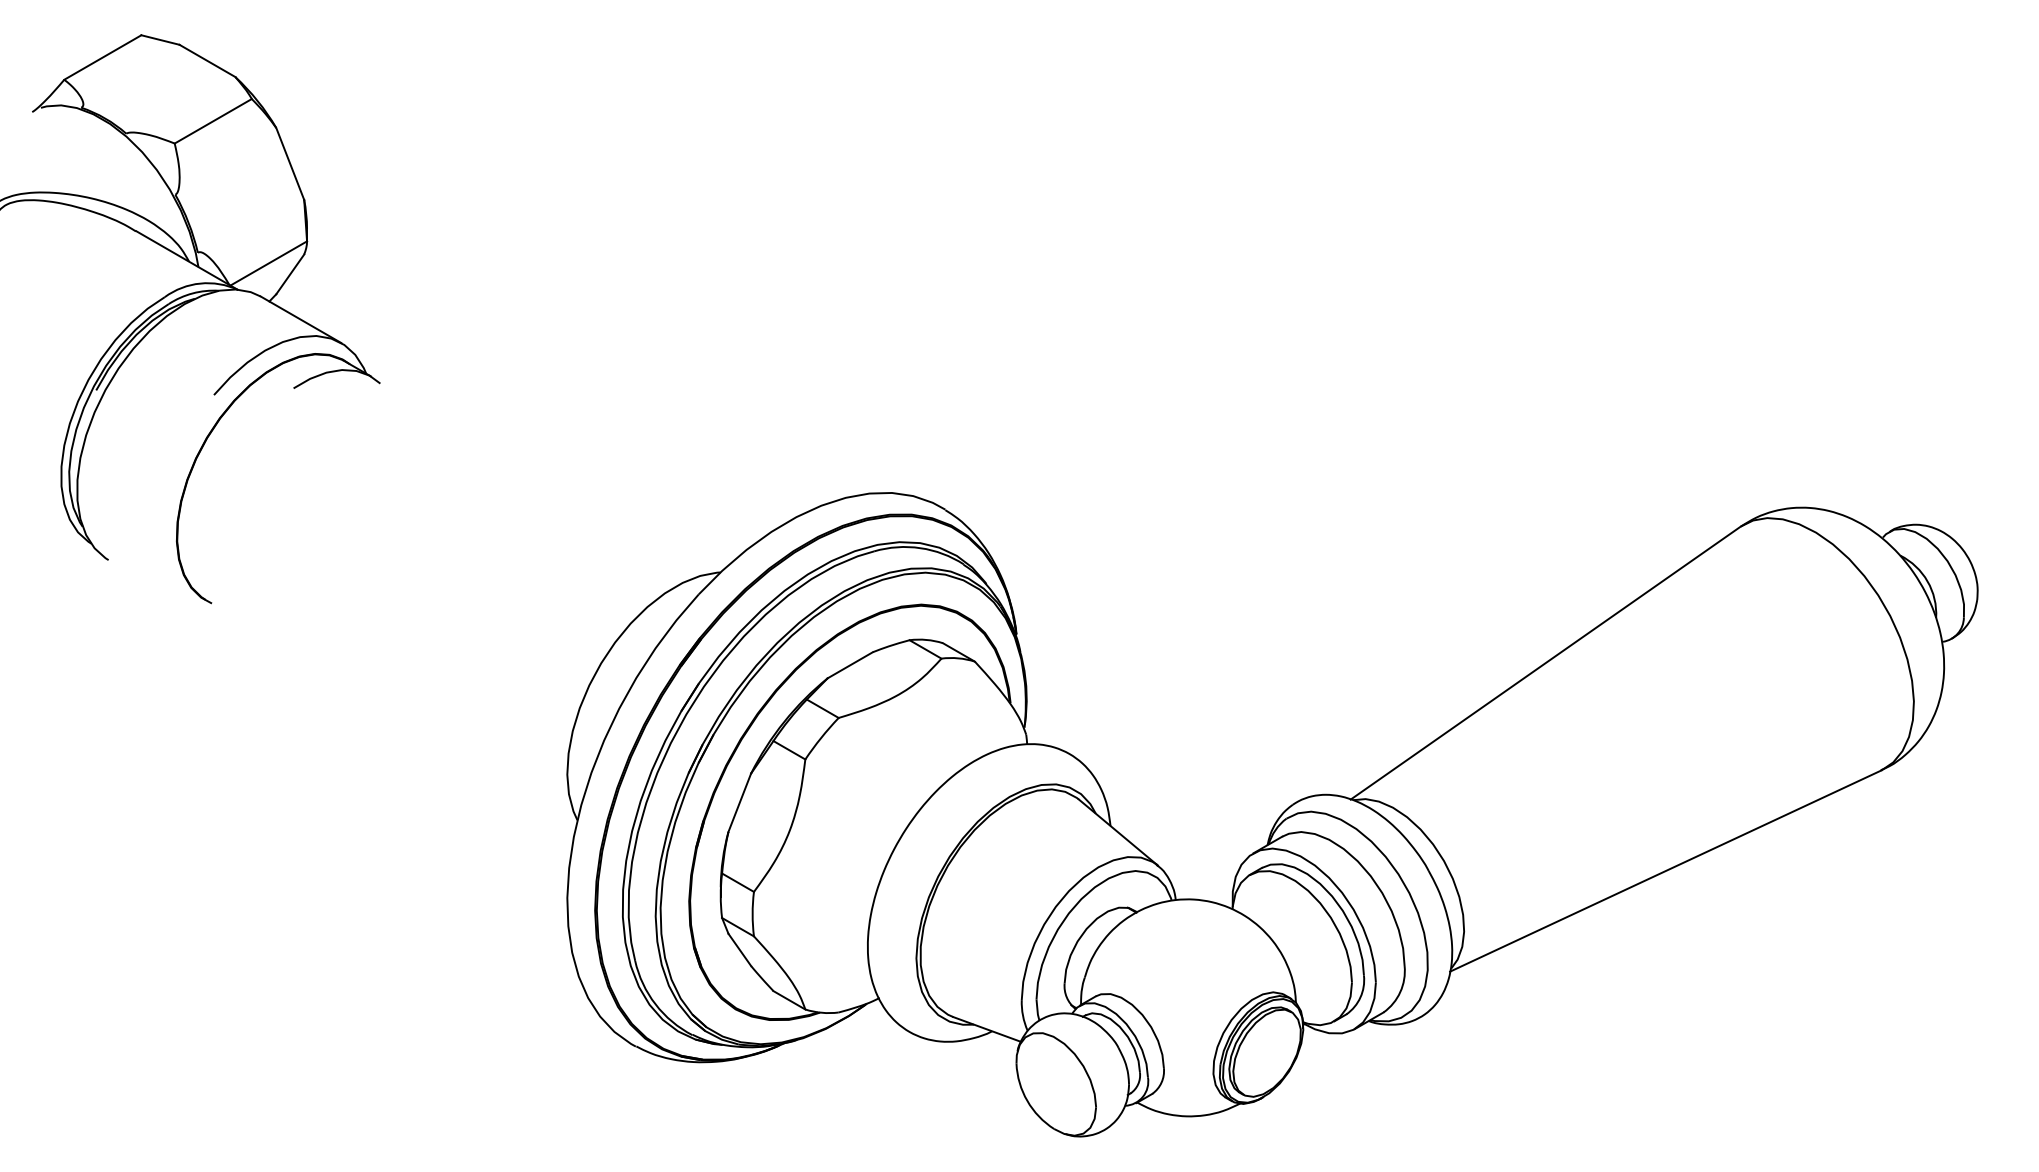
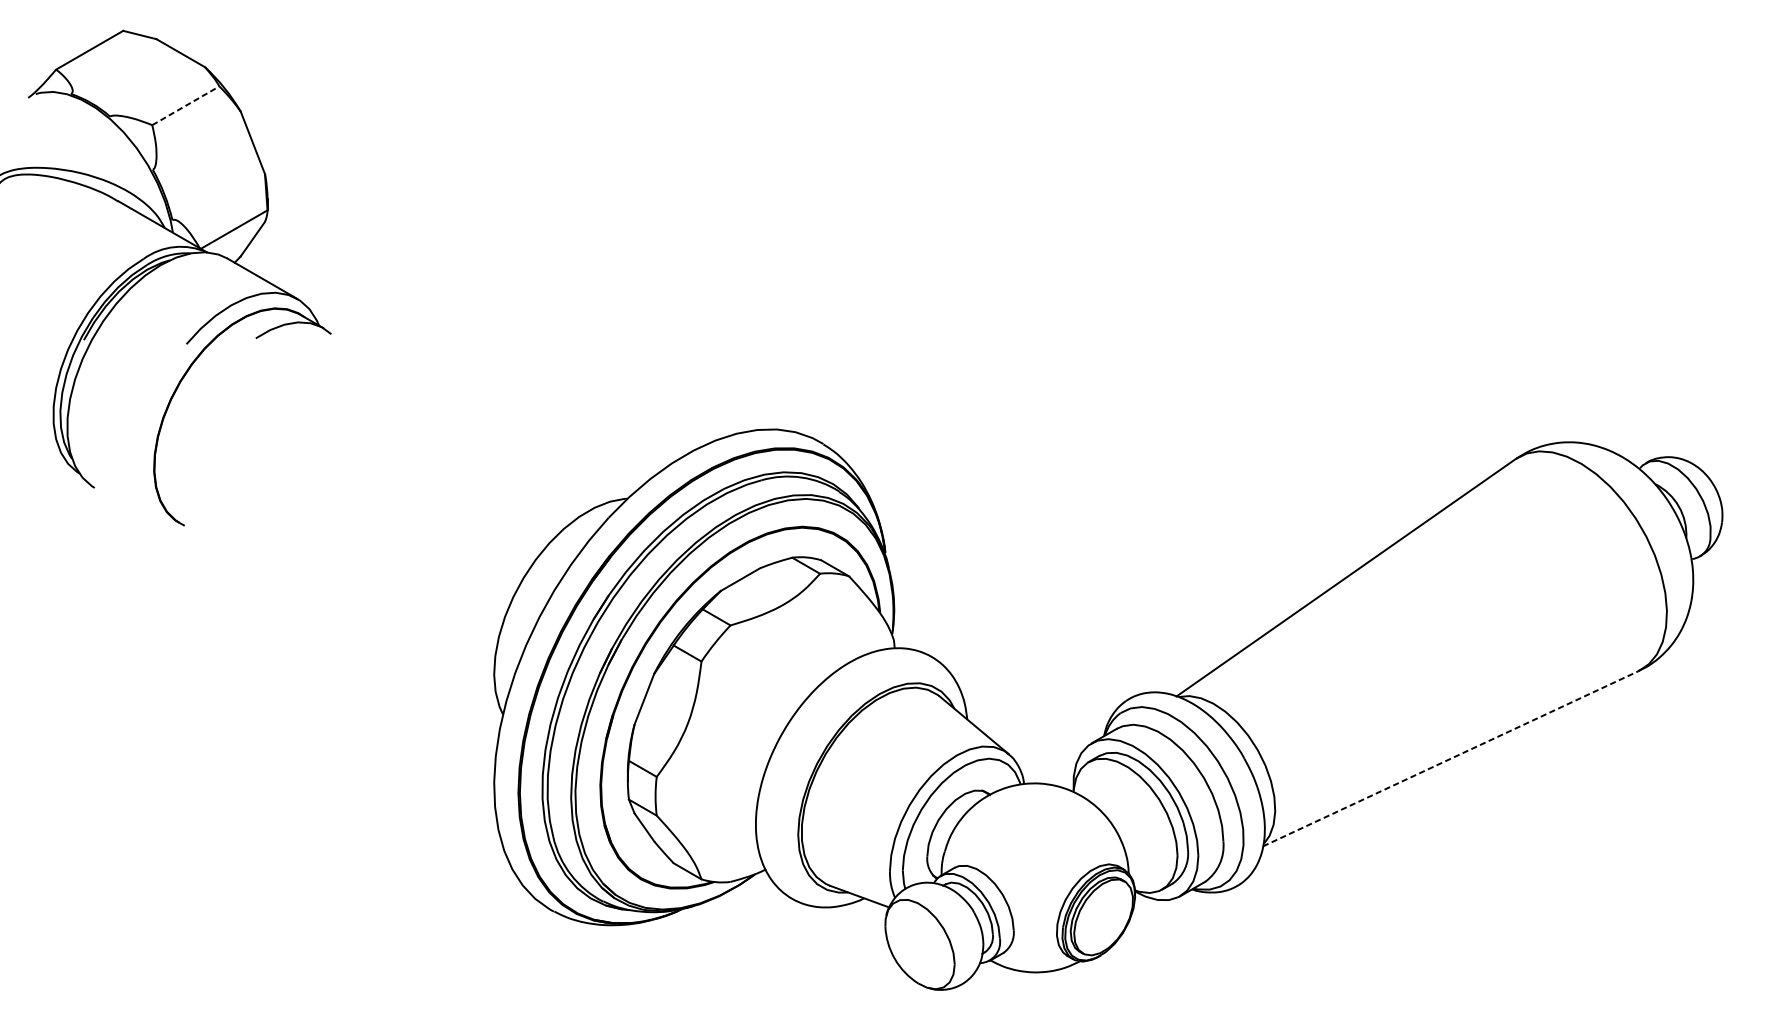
line: (213, 121) -> (186, 105), solid -> dashed
line: (1665, 871) -> (1450, 759), solid -> dashed

